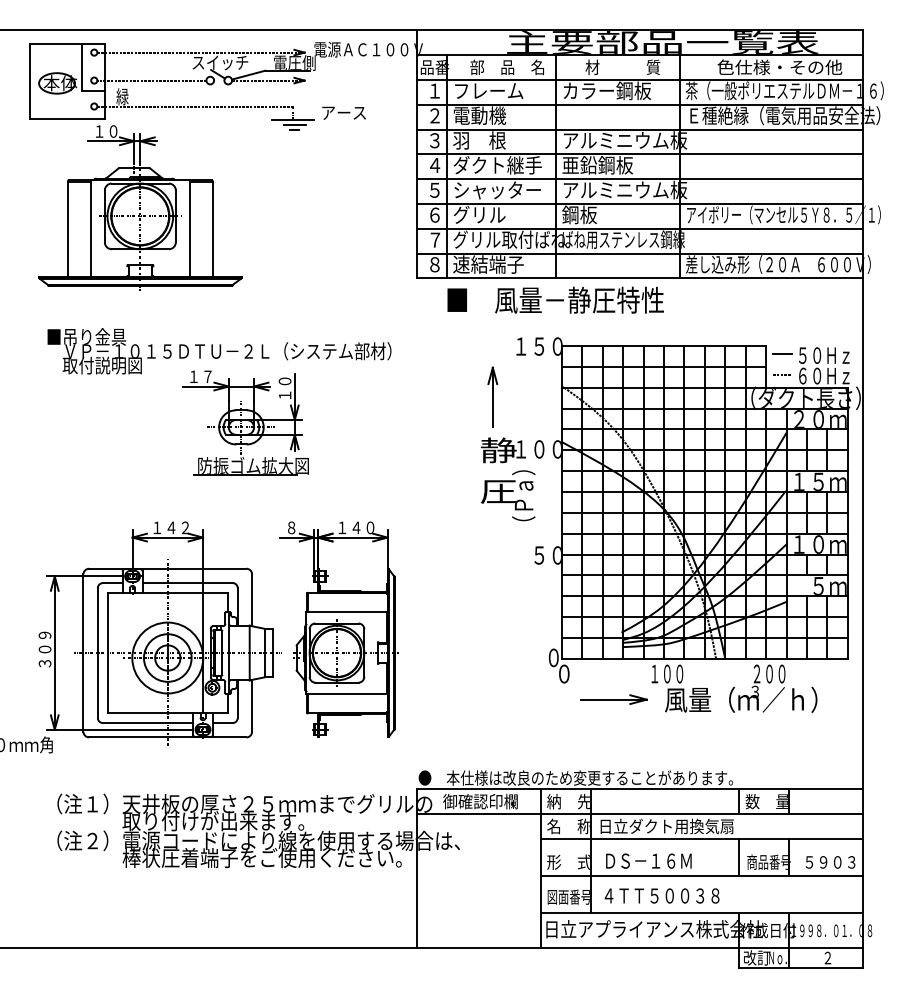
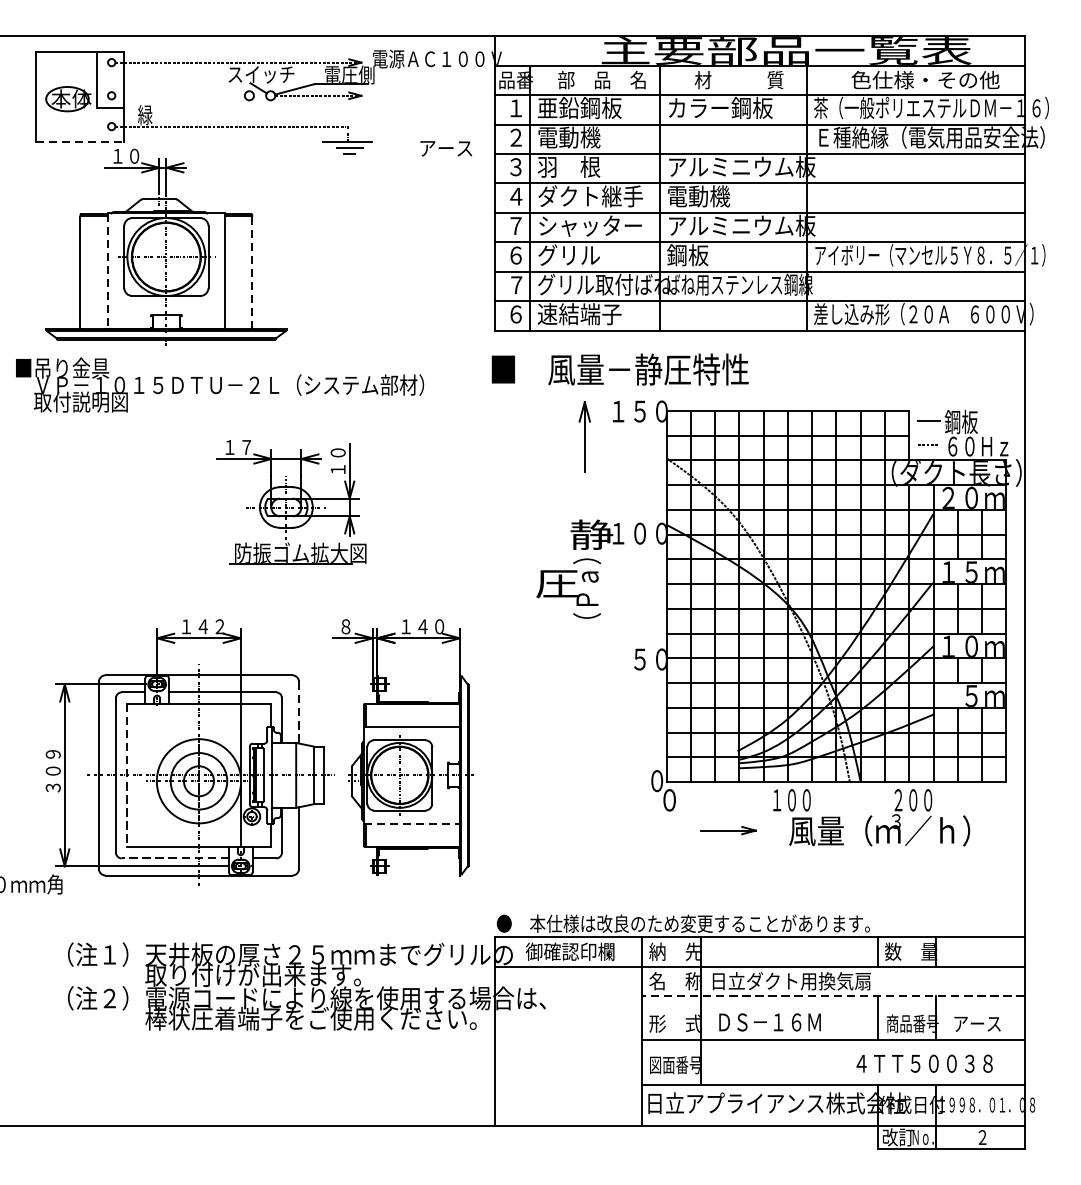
line: (151, 80) -> (179, 95), removed
text: (488, 90) -> (579, 107), フレーム -> 亜鉛鋼板
text: (343, 112) -> (445, 147), moved
line: (68, 119) -> (81, 141), solid -> dashed
text: (597, 165) -> (709, 196), 亜鉛鋼板 -> 電動機
text: (434, 190) -> (515, 226), ５ -> ７
line: (91, 228) -> (108, 271), solid -> dashed
line: (212, 230) -> (252, 273), solid -> dashed
text: (434, 264) -> (515, 314), ８ -> ６
text: (555, 299) -> (620, 368), moved
text: (219, 351) -> (219, 385), moved
text: (822, 355) -> (976, 422), ５０Ｈｚ -> 鋼板
part: (492, 396) -> (584, 436), moved
text: (508, 495) -> (568, 588), moved
line: (252, 600) -> (299, 712), solid -> dashed
line: (107, 653) -> (127, 775), solid -> dashed
line: (347, 694) -> (412, 824), solid -> dashed
part: (613, 699) -> (728, 830), size x0.7
line: (147, 723) -> (174, 859), solid -> dashed
line: (701, 839) -> (832, 996), solid -> dashed
text: (829, 862) -> (984, 1024), ５９０３ -> アース
text: (661, 895) -> (923, 1063), moved

